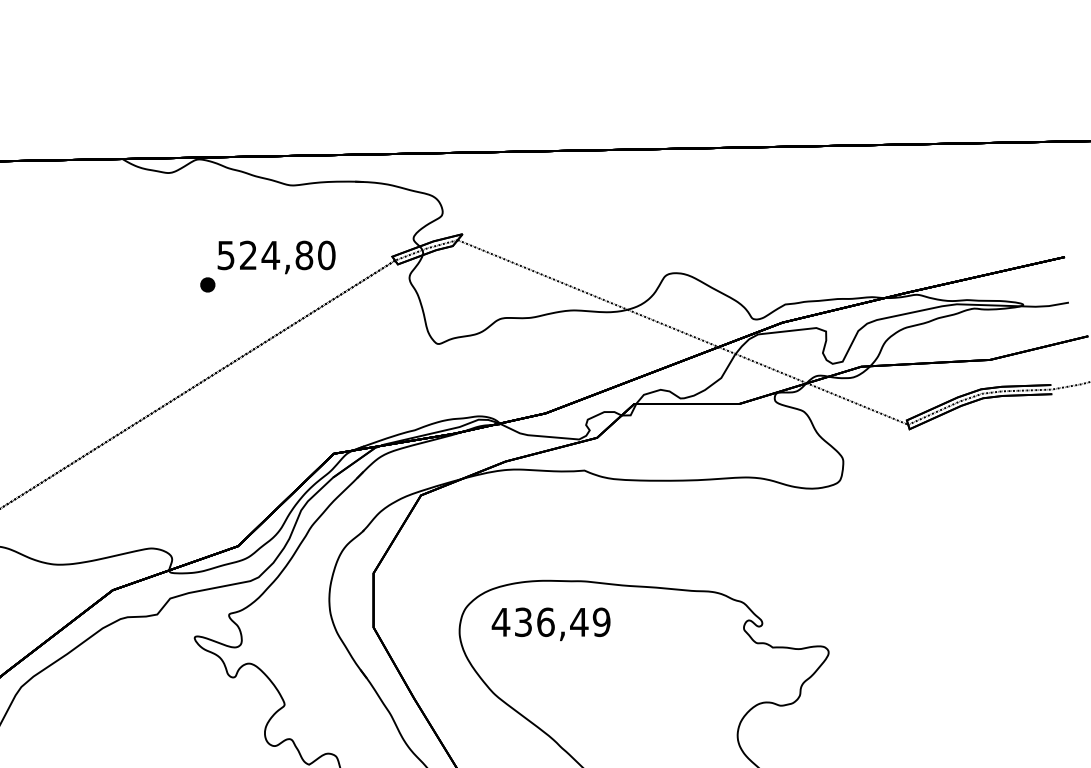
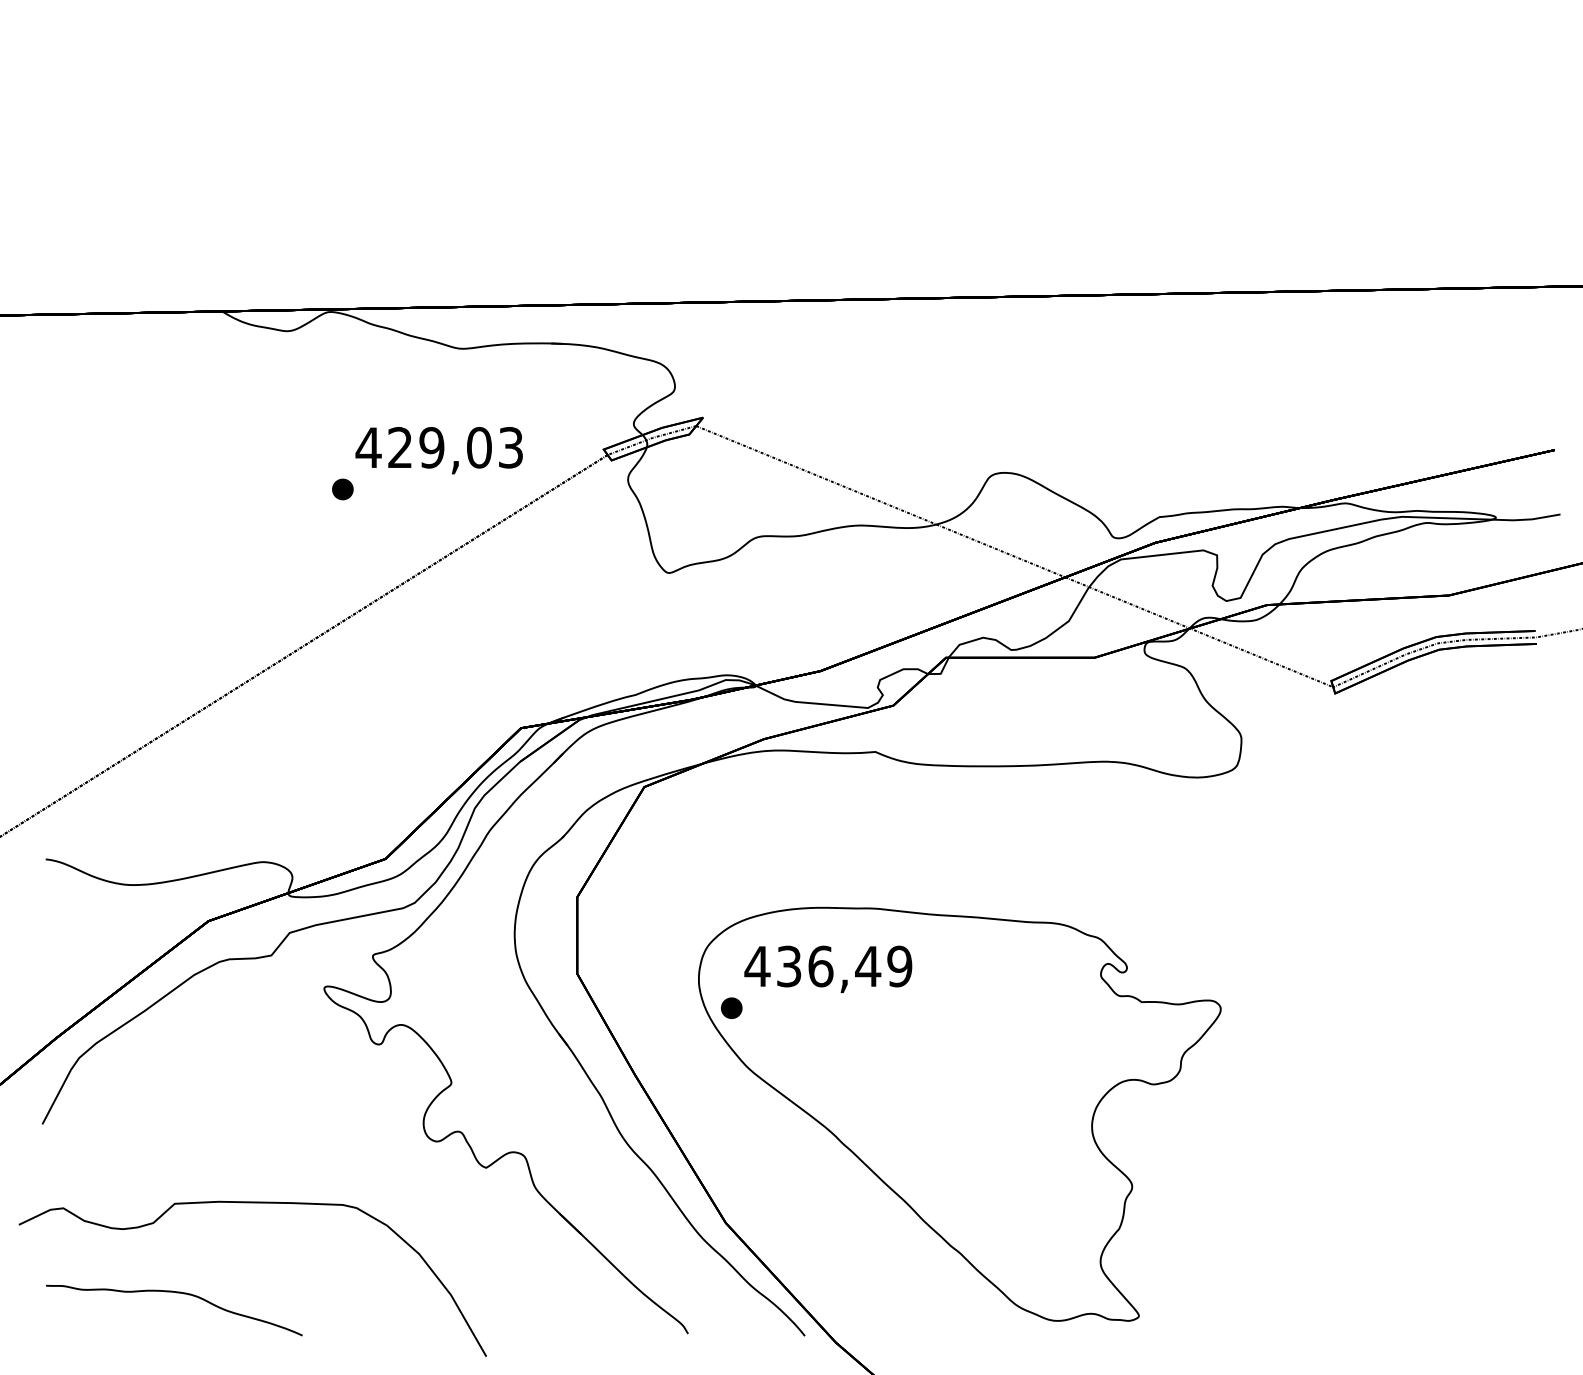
text: (276, 255) -> (439, 447), 524,80 -> 429,03
part: (482, 651) -> (731, 1007), added

